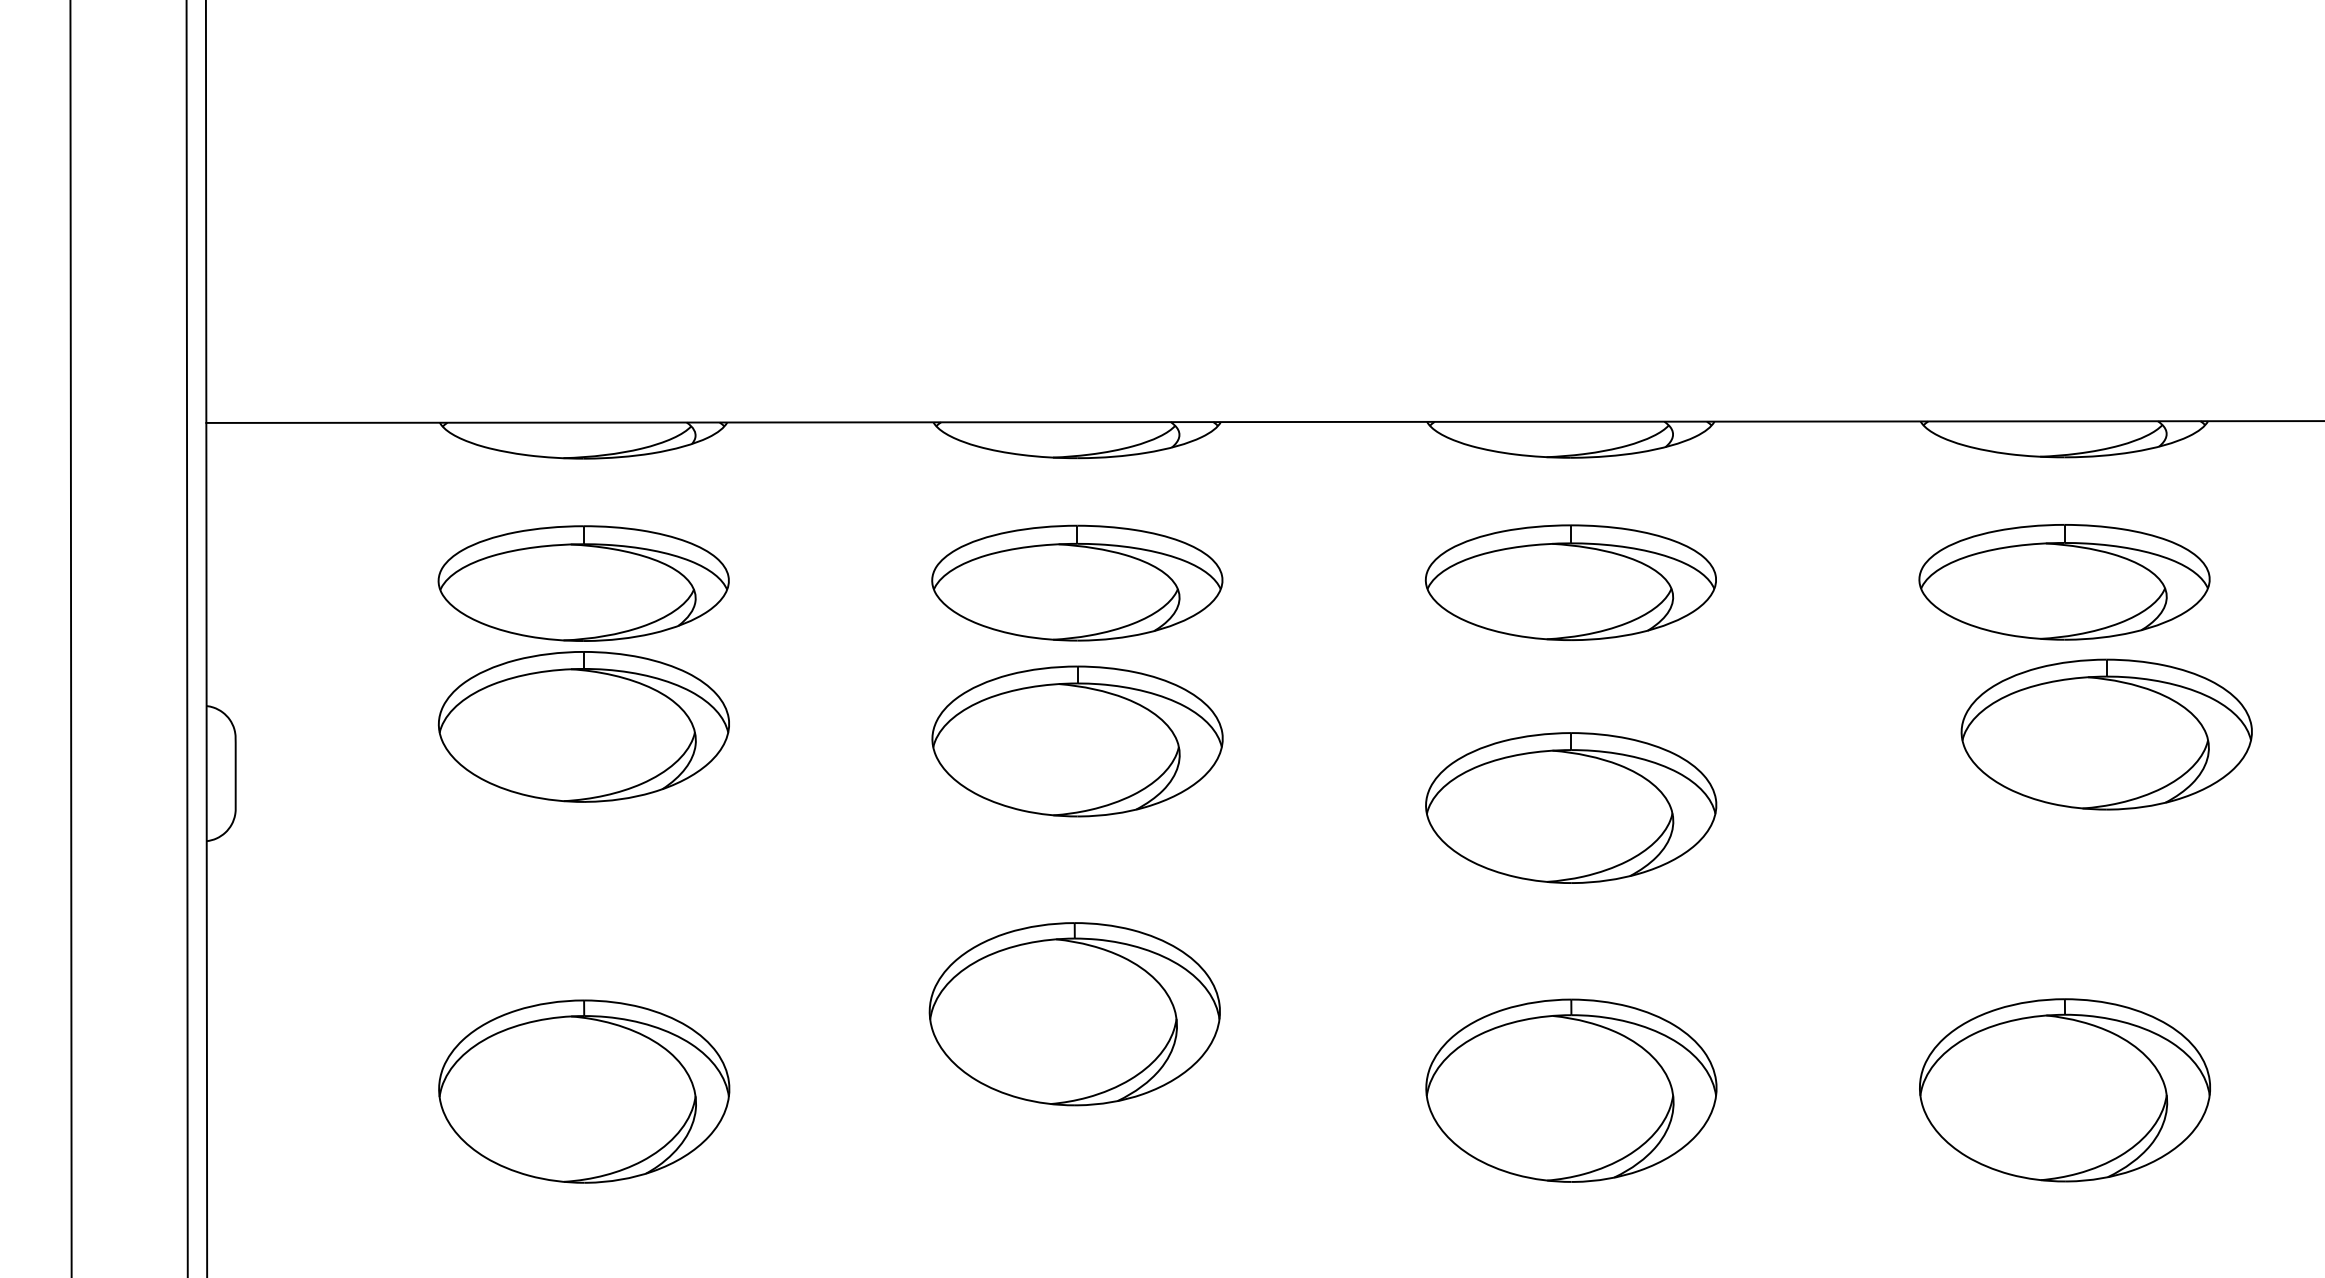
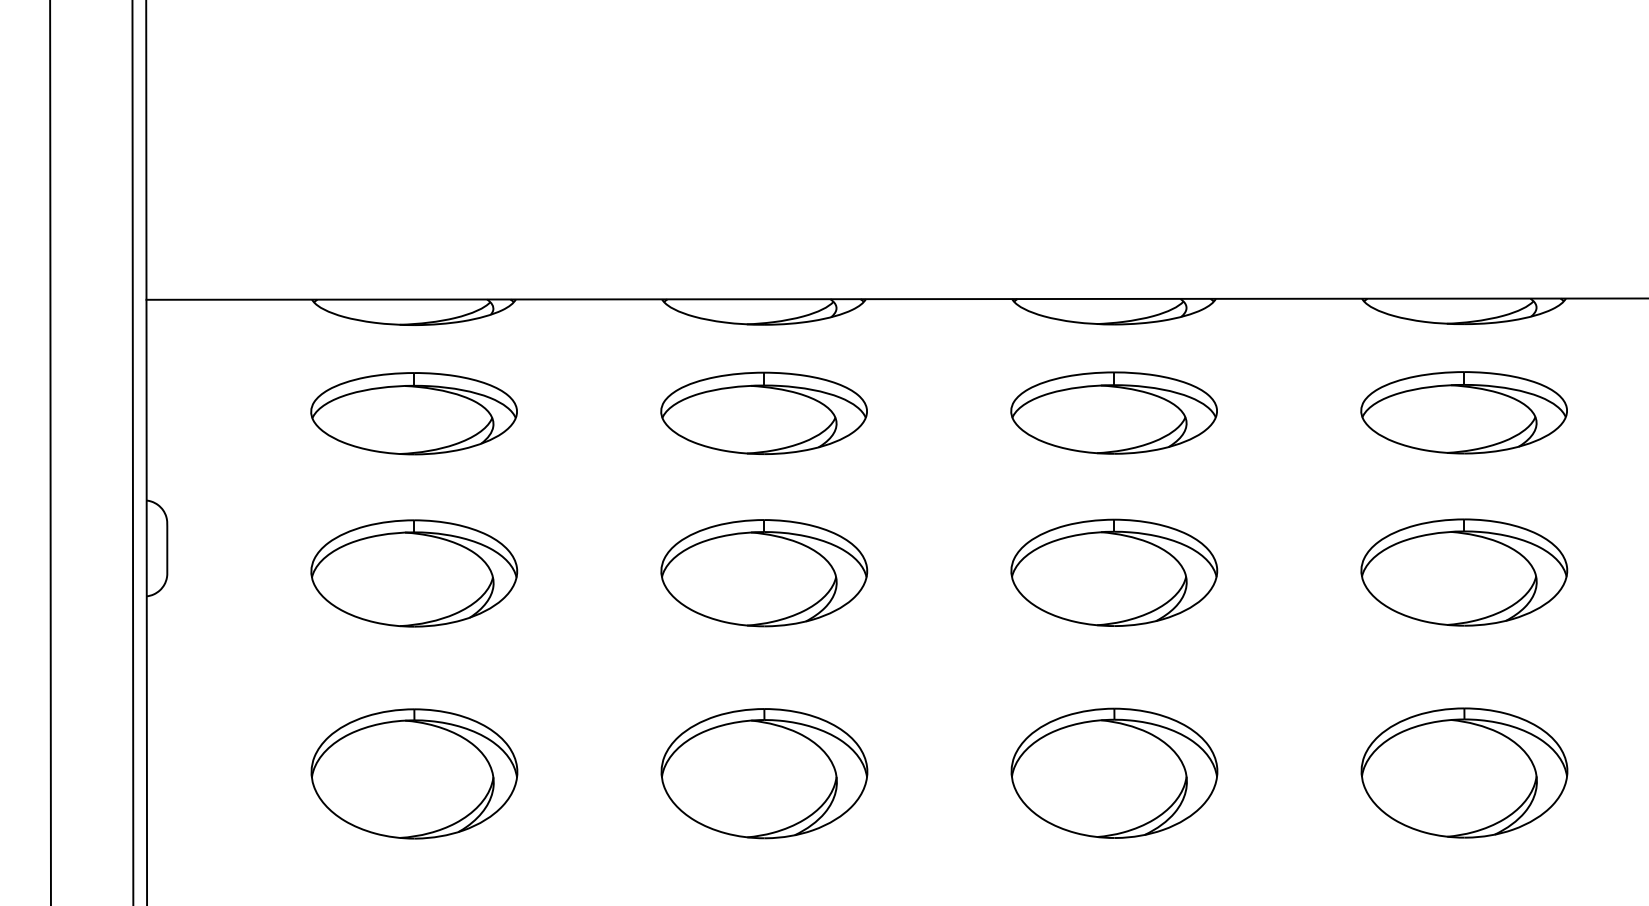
part: (583, 726) -> (413, 573), moved
part: (2106, 734) -> (1464, 572), moved
part: (1077, 741) -> (764, 573), moved
part: (1074, 1014) -> (764, 773), moved

